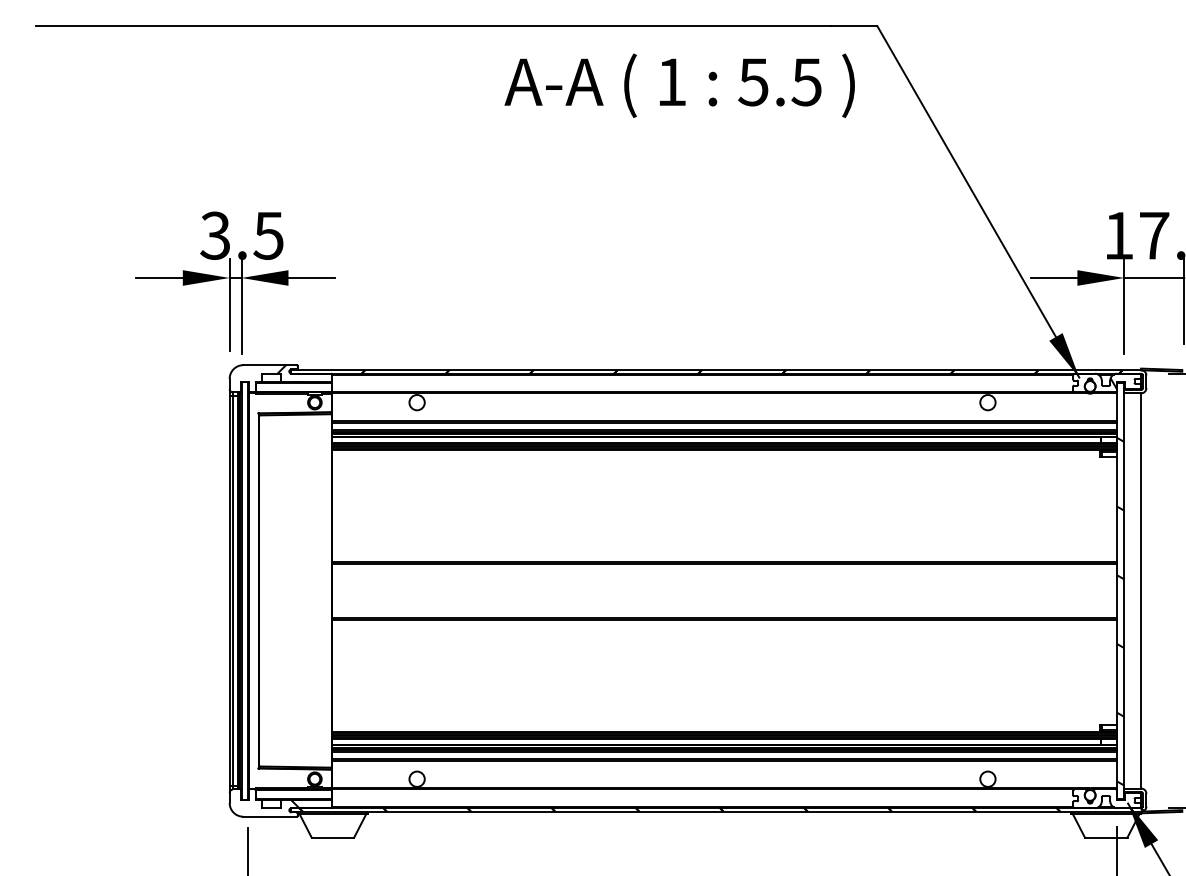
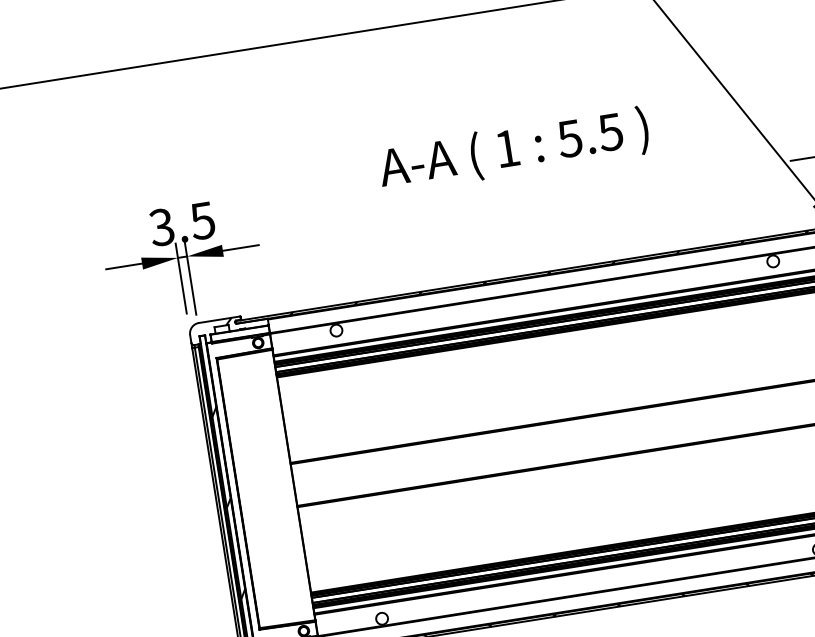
text: (679, 85) -> (513, 150), moved
hatch: (244, 600) -> (228, 502), added

